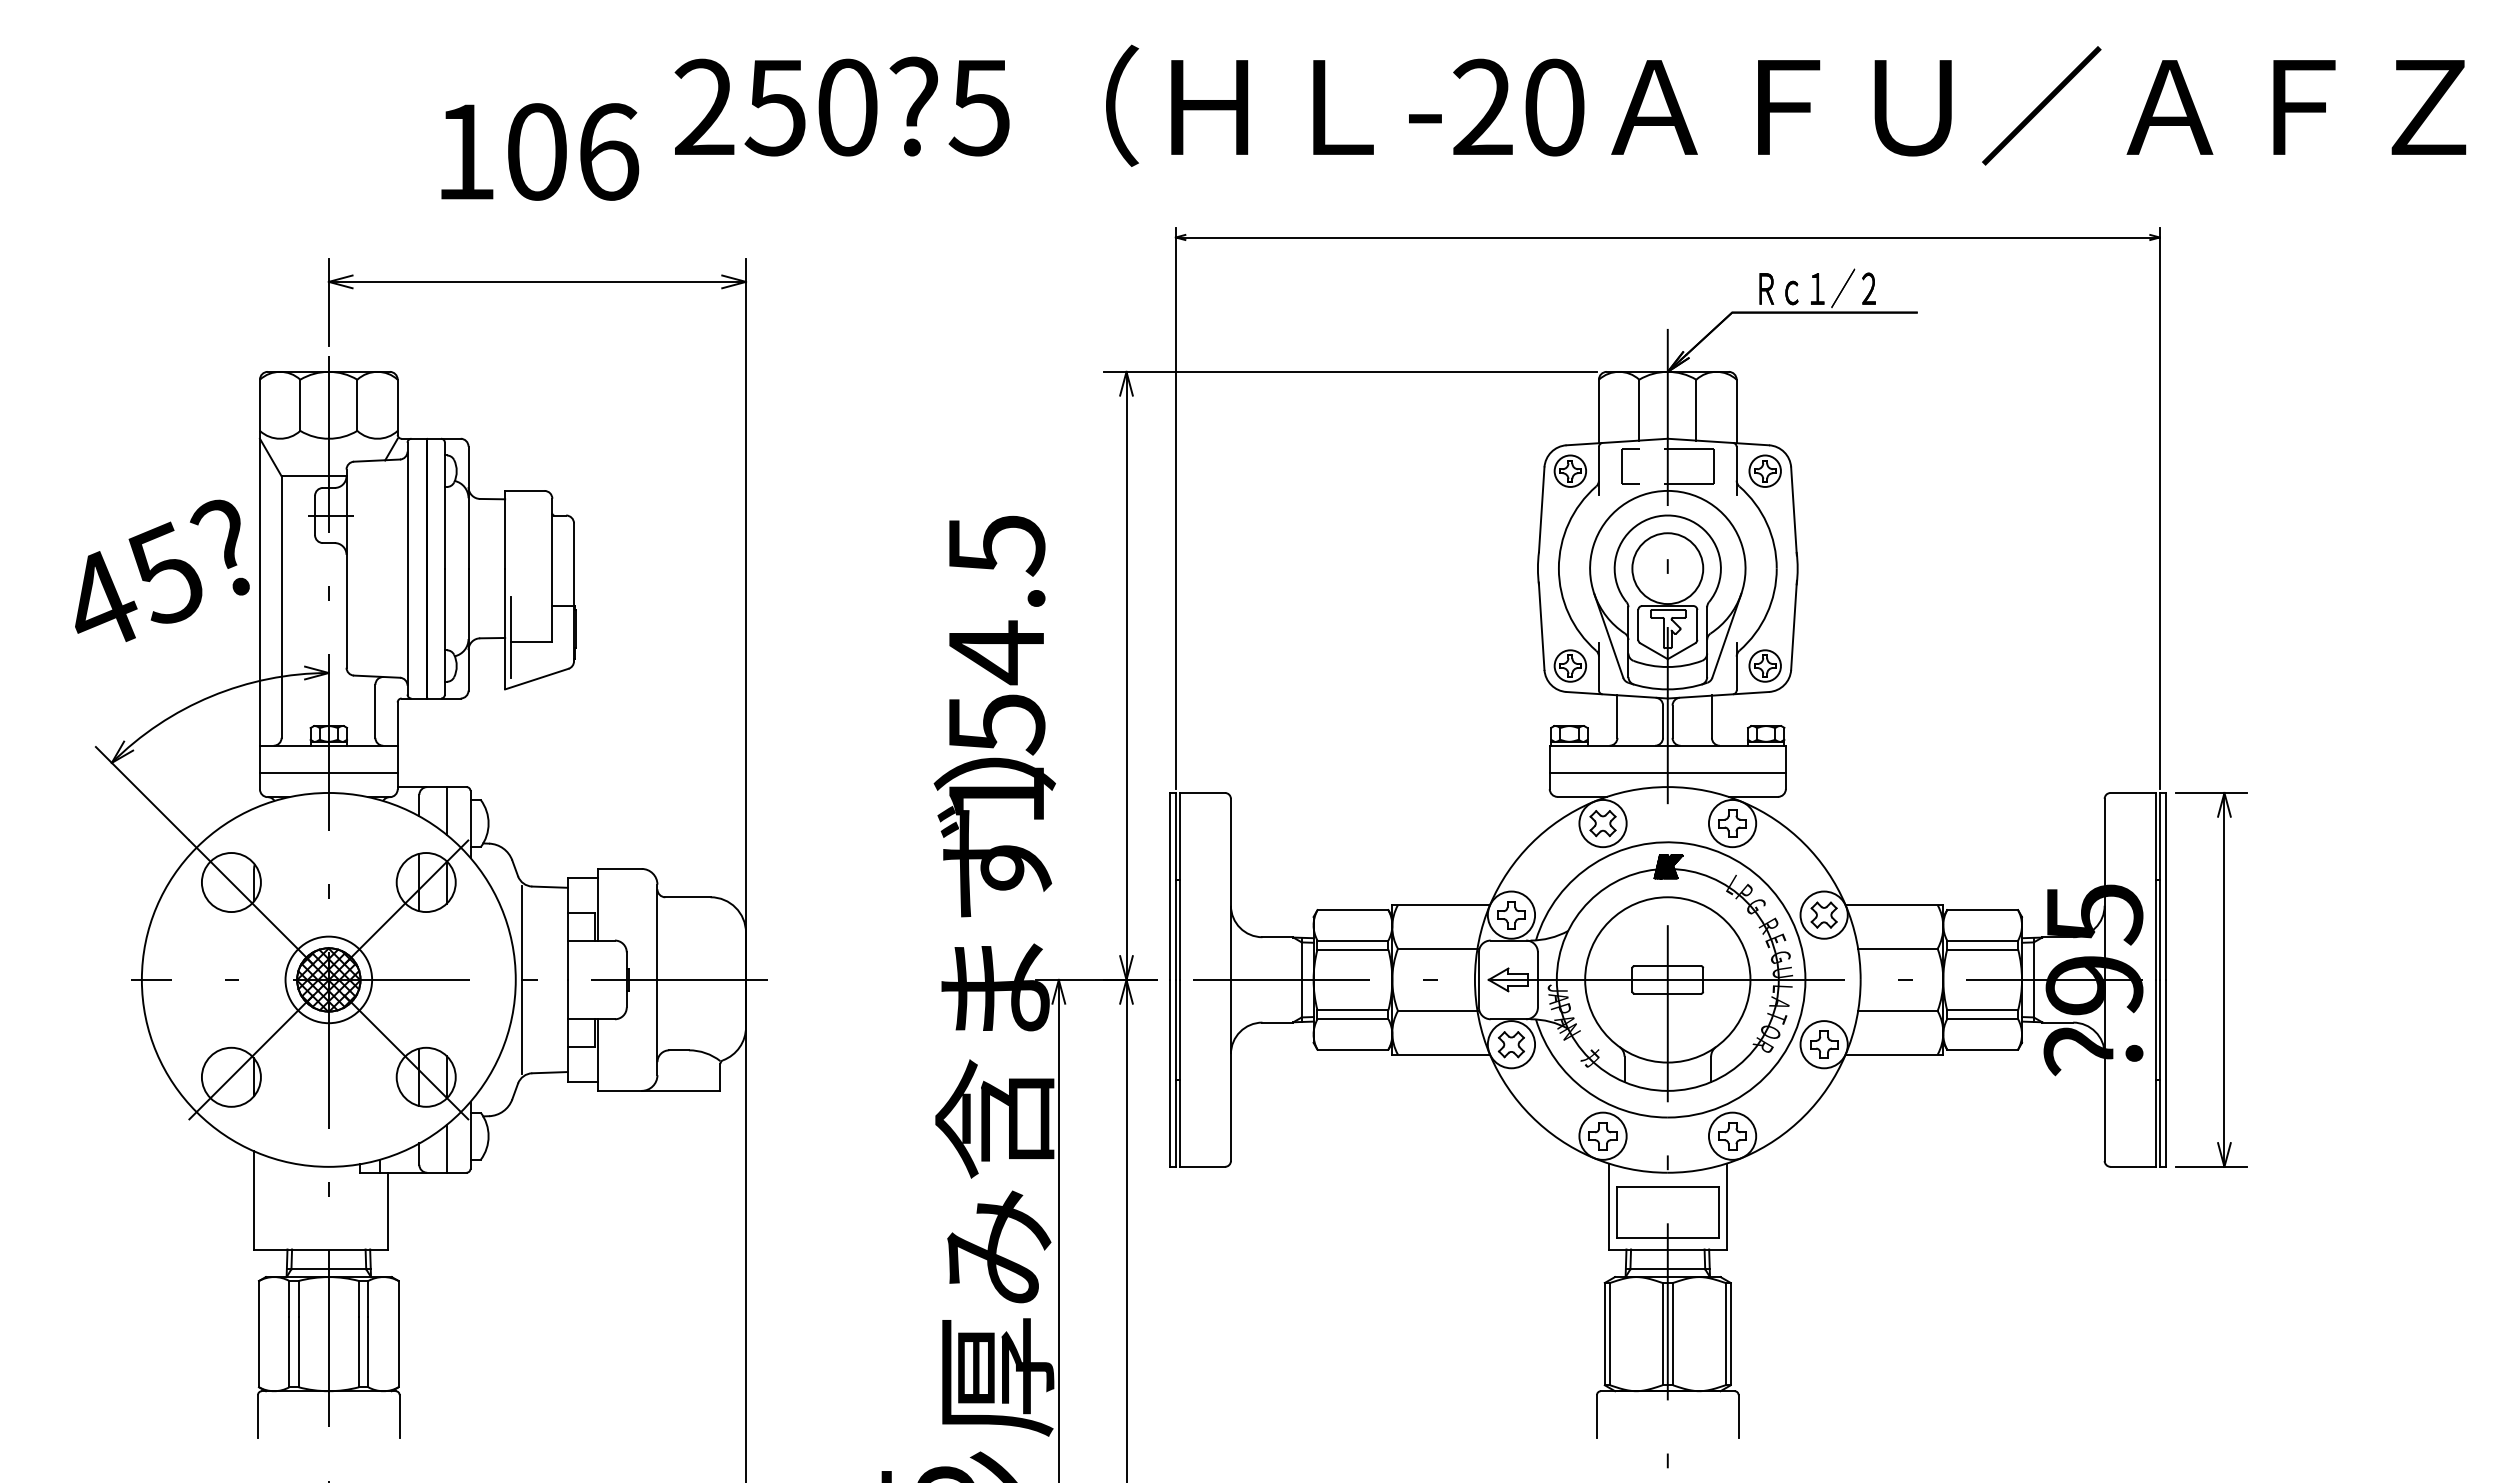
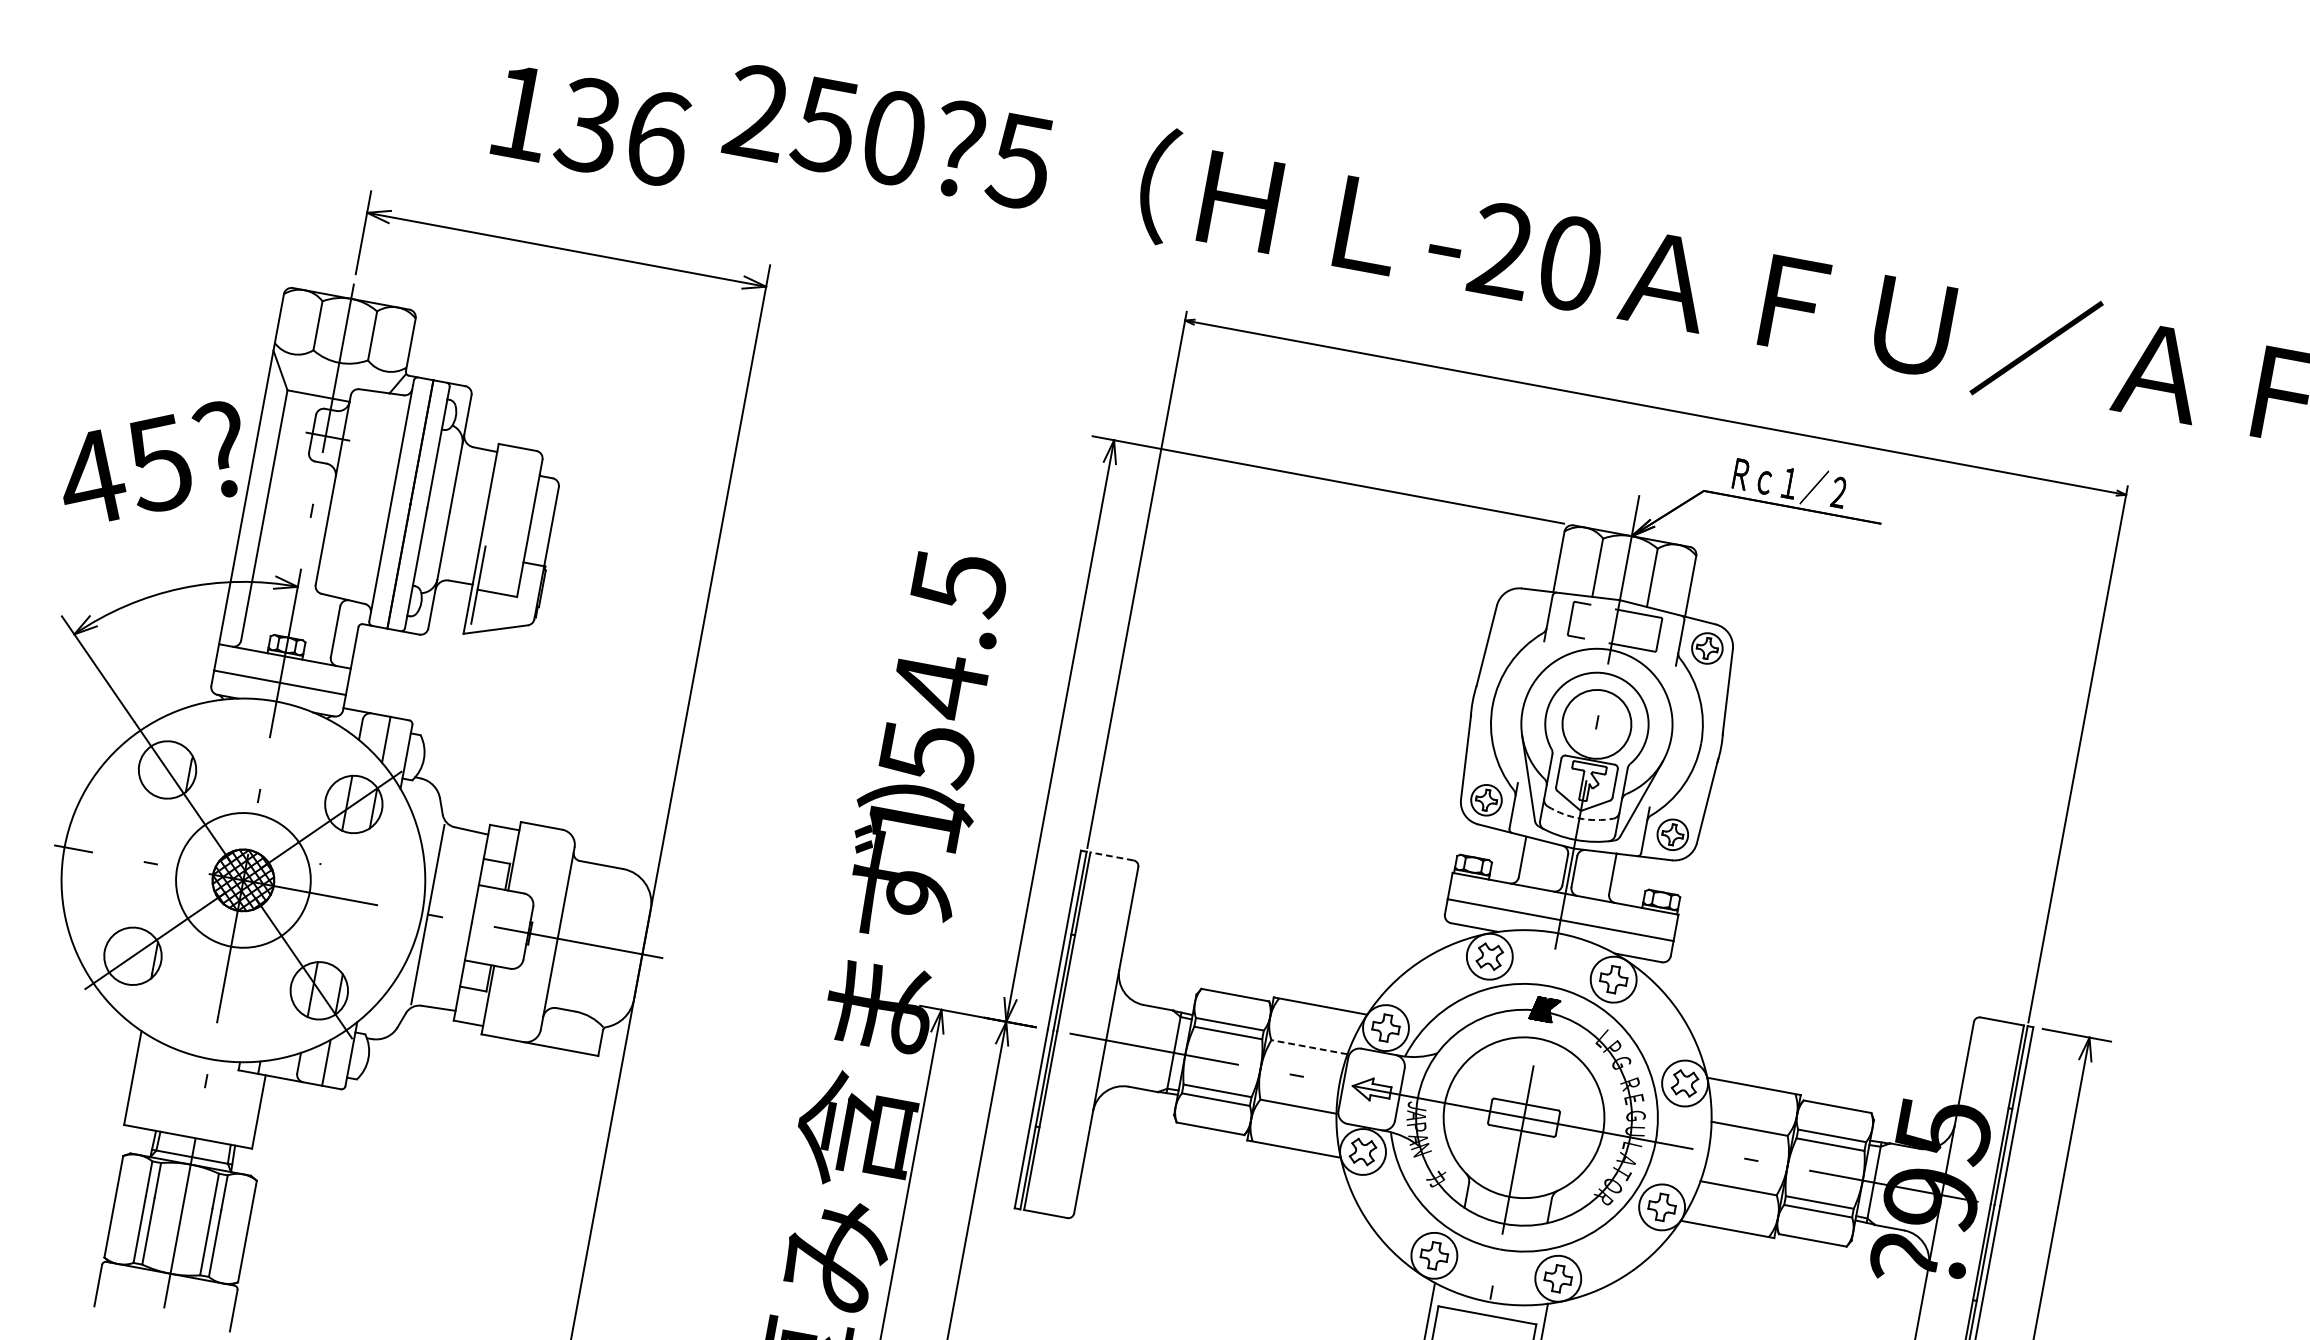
text: (535, 151) -> (587, 124), 106 -> 136
part: (1569, 470) -> (1520, 613), removed
arc: (1667, 667) -> (1579, 818), solid -> dashed
line: (1202, 792) -> (1112, 856), solid -> dashed
line: (1437, 948) -> (1309, 1046), solid -> dashed
circle: (328, 979) -> (243, 879), size x1.6

